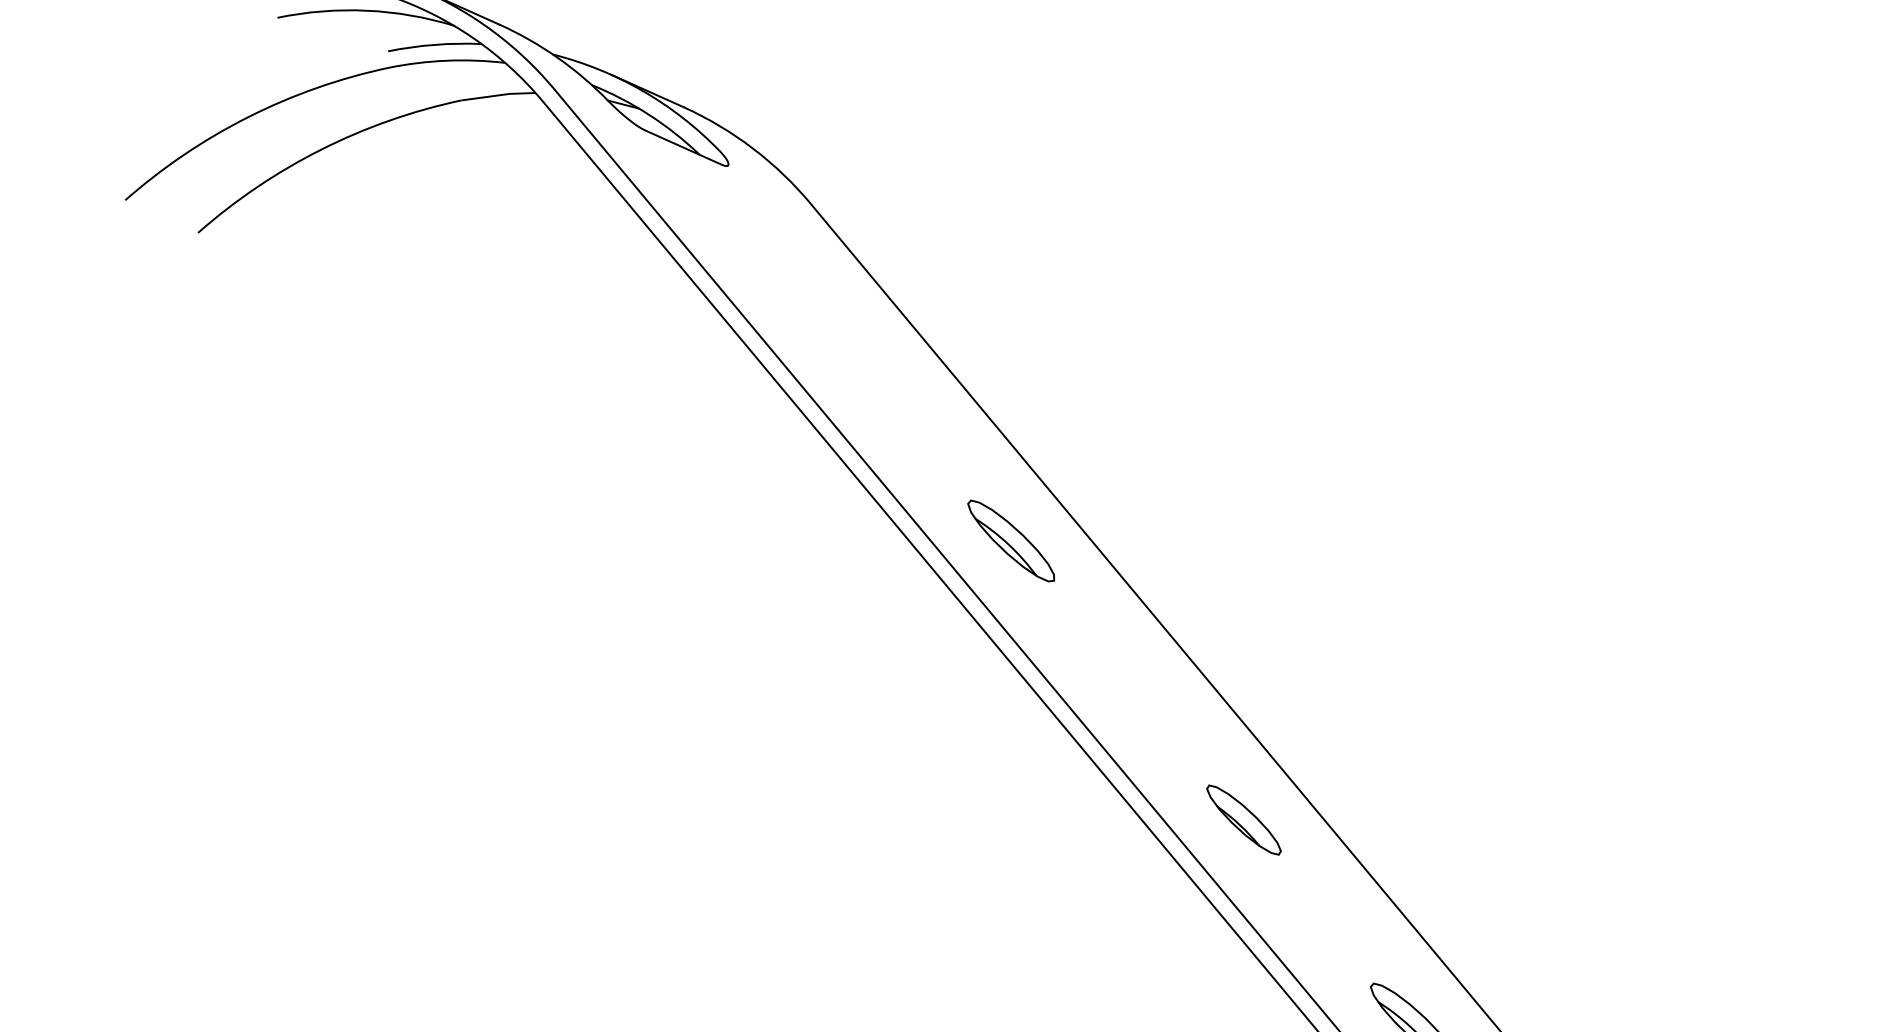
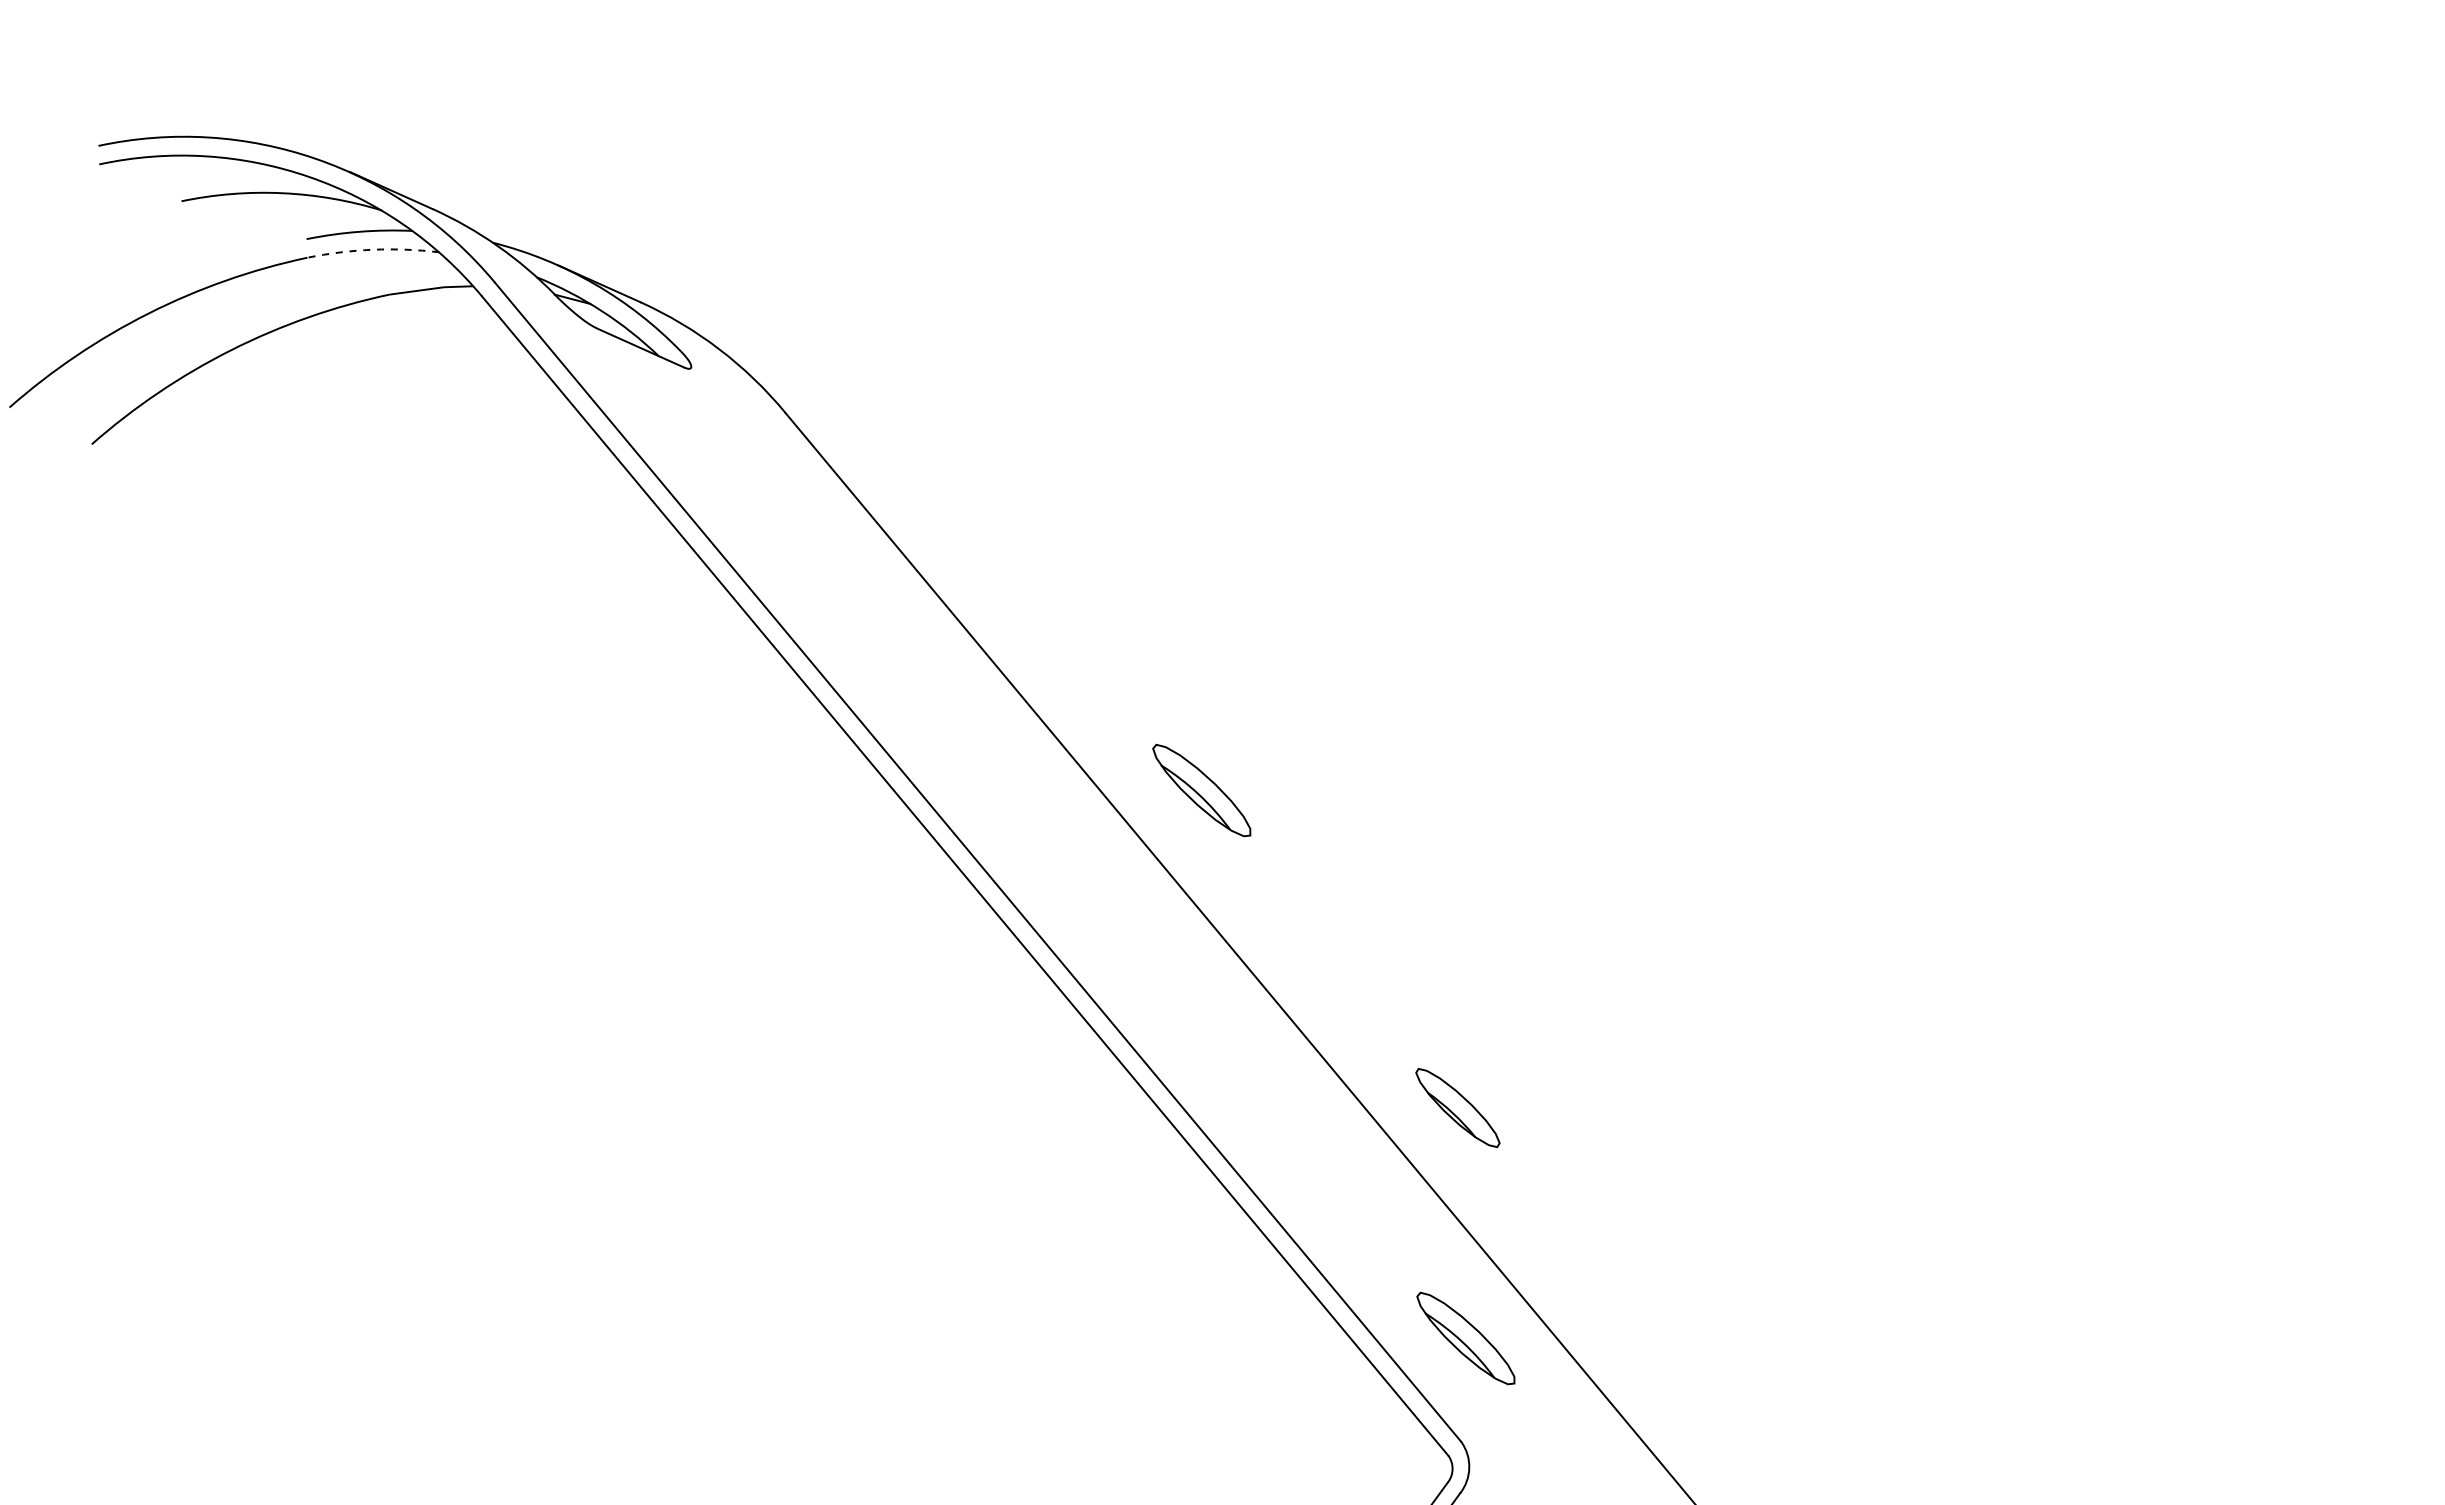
arc: (447, 60) -> (373, 249), solid -> dashed
part: (1010, 540) -> (1201, 790), moved
part: (1243, 819) -> (1457, 1107), moved

